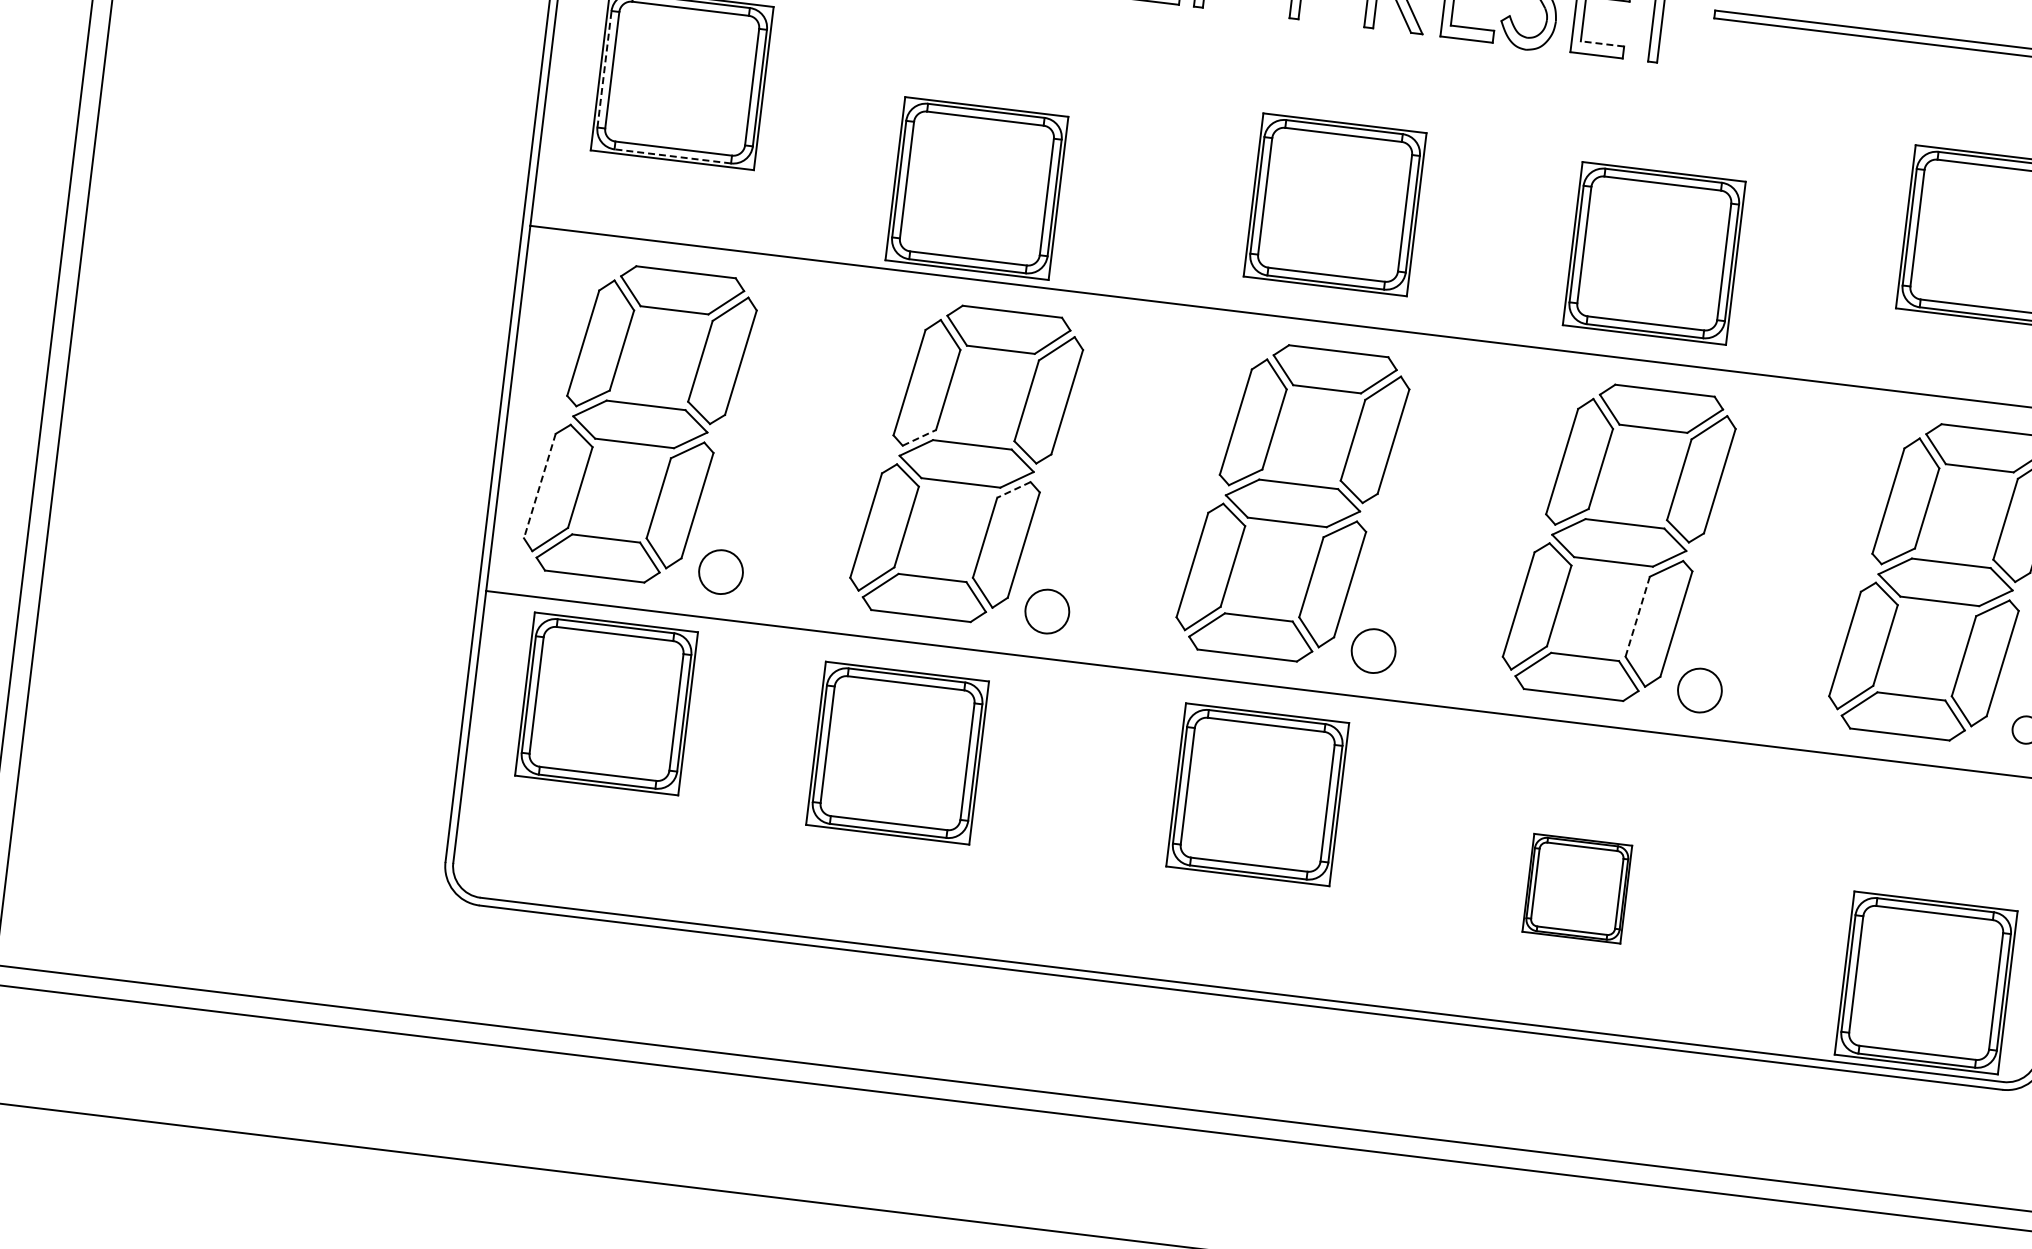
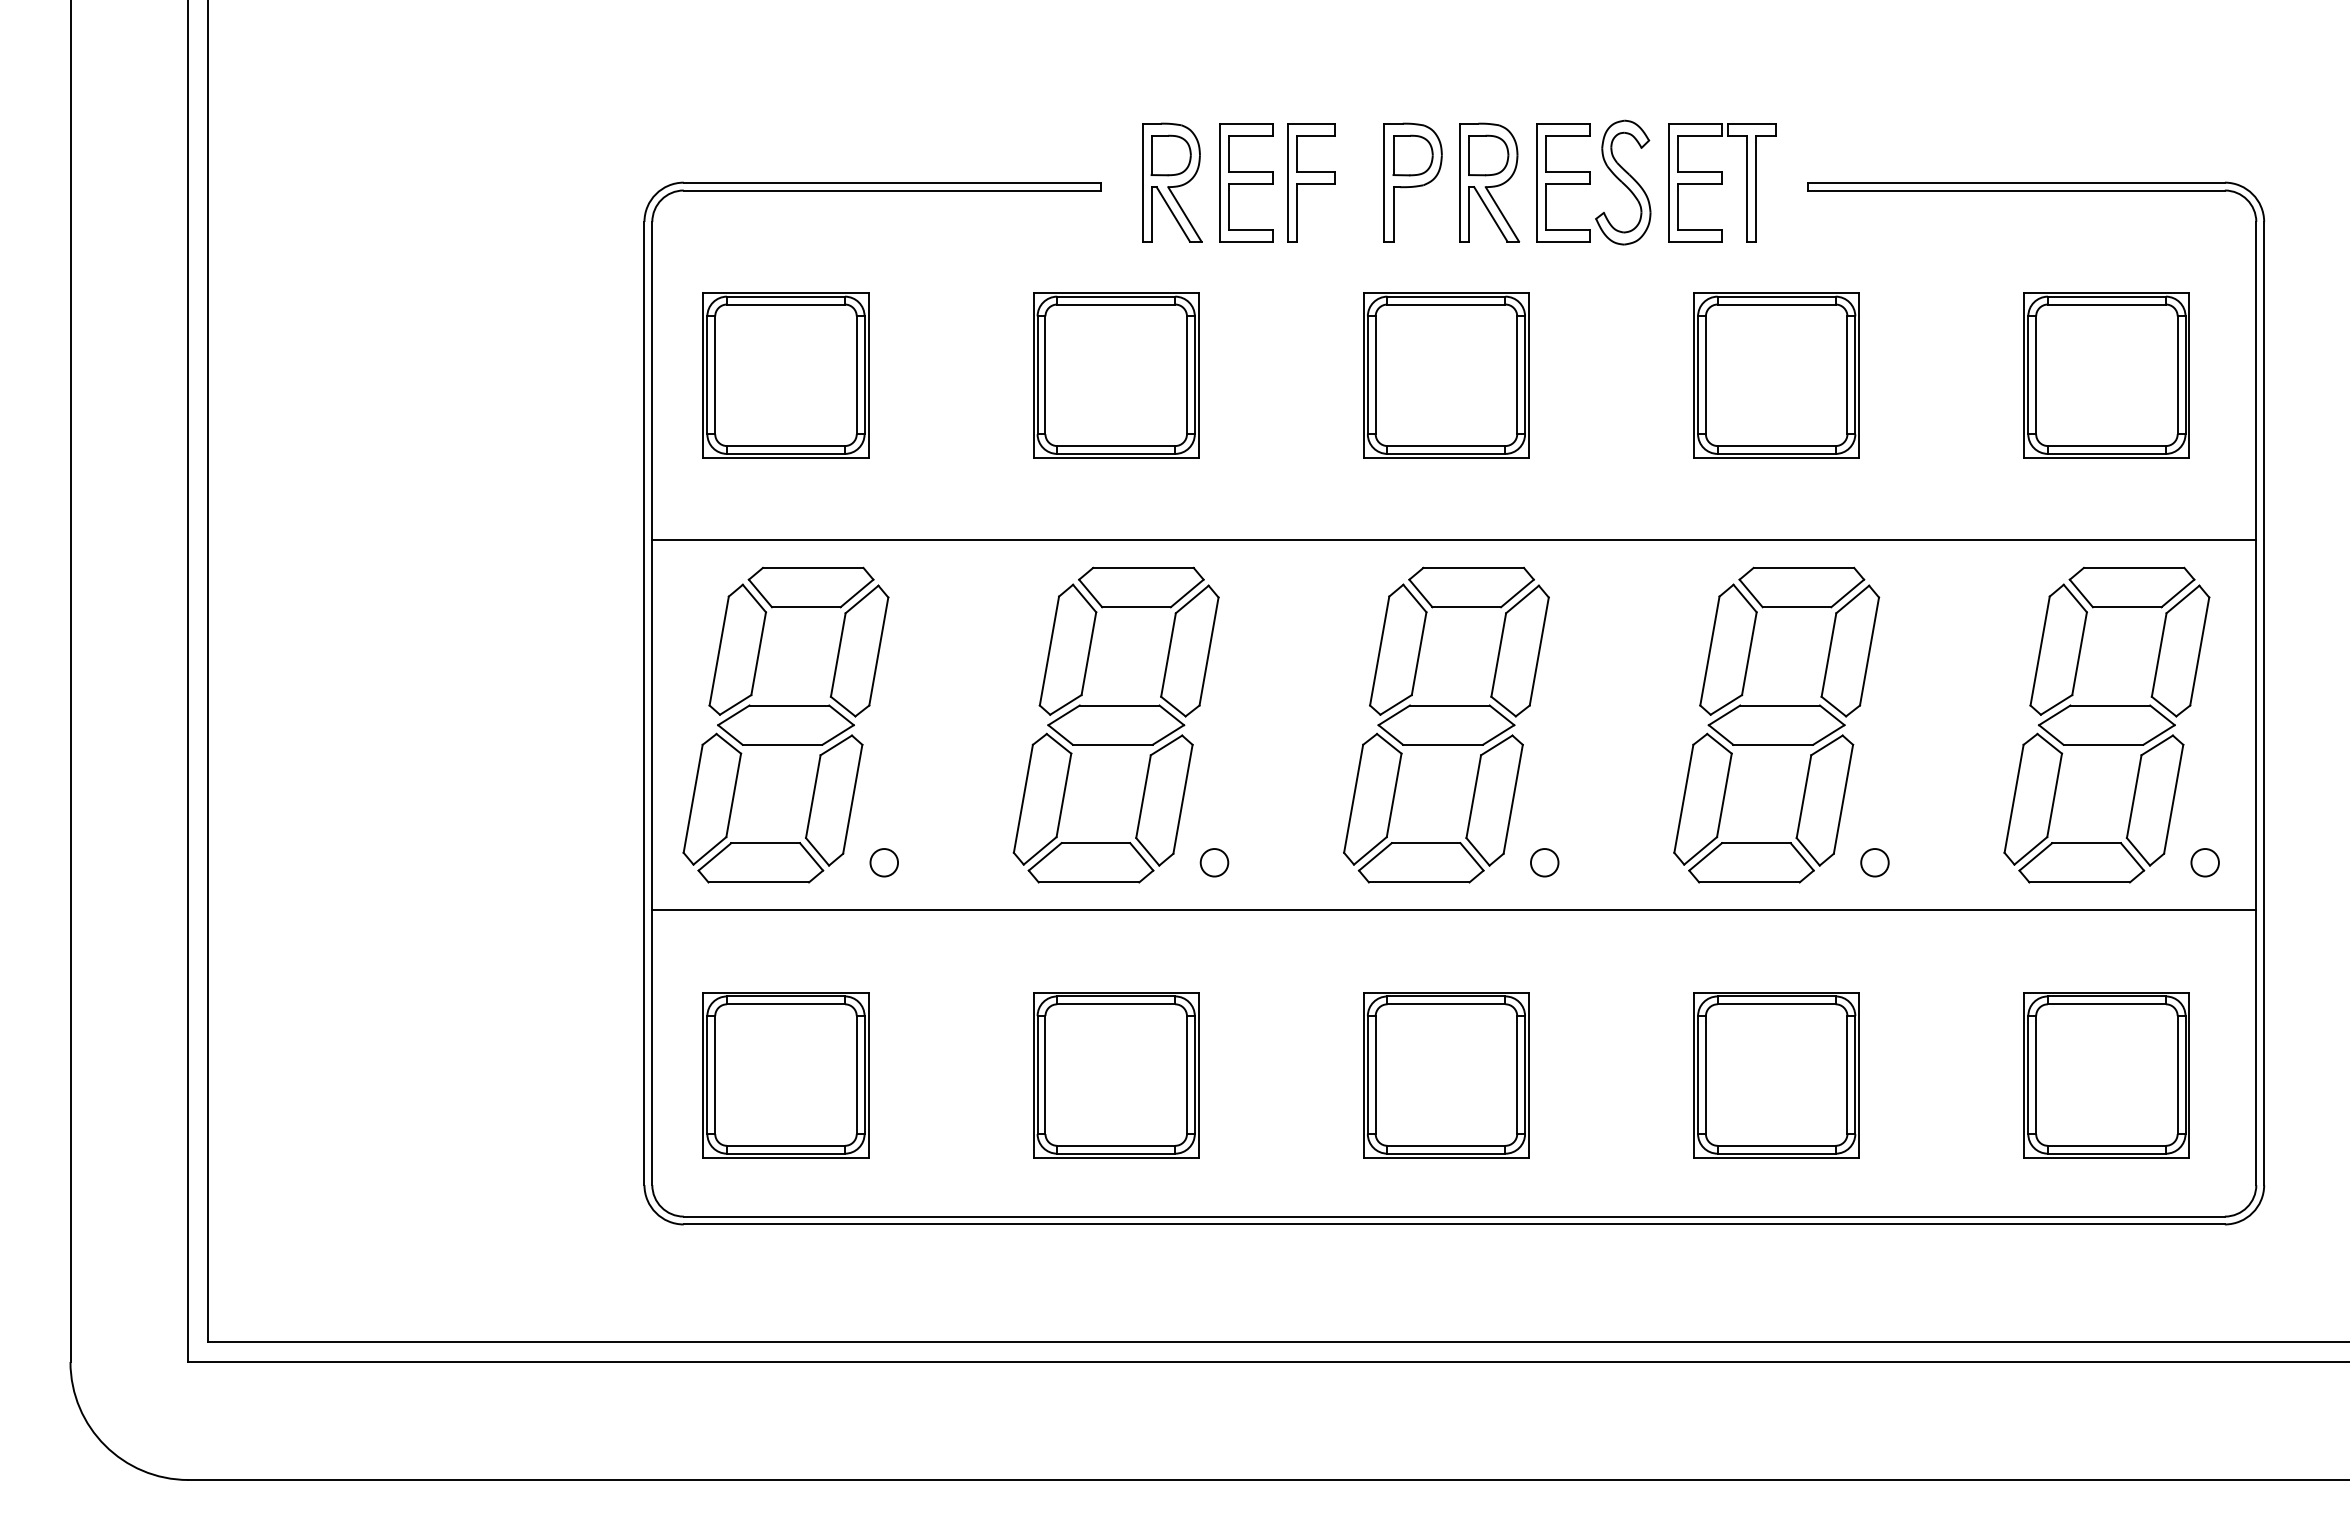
line: (1602, 43) -> (1699, 229), dashed -> solid
line: (604, 69) -> (707, 375), dashed -> solid
line: (673, 156) -> (786, 453), dashed -> solid
part: (977, 188) -> (1116, 375), moved
part: (1335, 205) -> (1446, 375), moved
part: (1654, 253) -> (1776, 375), moved
line: (919, 437) -> (1065, 704), dashed -> solid
line: (540, 485) -> (693, 798), dashed -> solid
line: (1013, 489) -> (1166, 745), dashed -> solid
circle: (721, 571) -> (884, 862), size x0.62
circle: (1047, 611) -> (1214, 862), size x0.62
line: (1637, 617) -> (1803, 797), dashed -> solid
circle: (1373, 650) -> (1544, 862), size x0.62
circle: (1699, 690) -> (1874, 862), size x0.62
part: (606, 704) -> (785, 1075), moved
part: (897, 753) -> (1116, 1075), moved
part: (1257, 795) -> (1446, 1075), moved
part: (1577, 889) -> (1776, 1075), size x1.67
part: (1925, 983) -> (2106, 1075), moved

